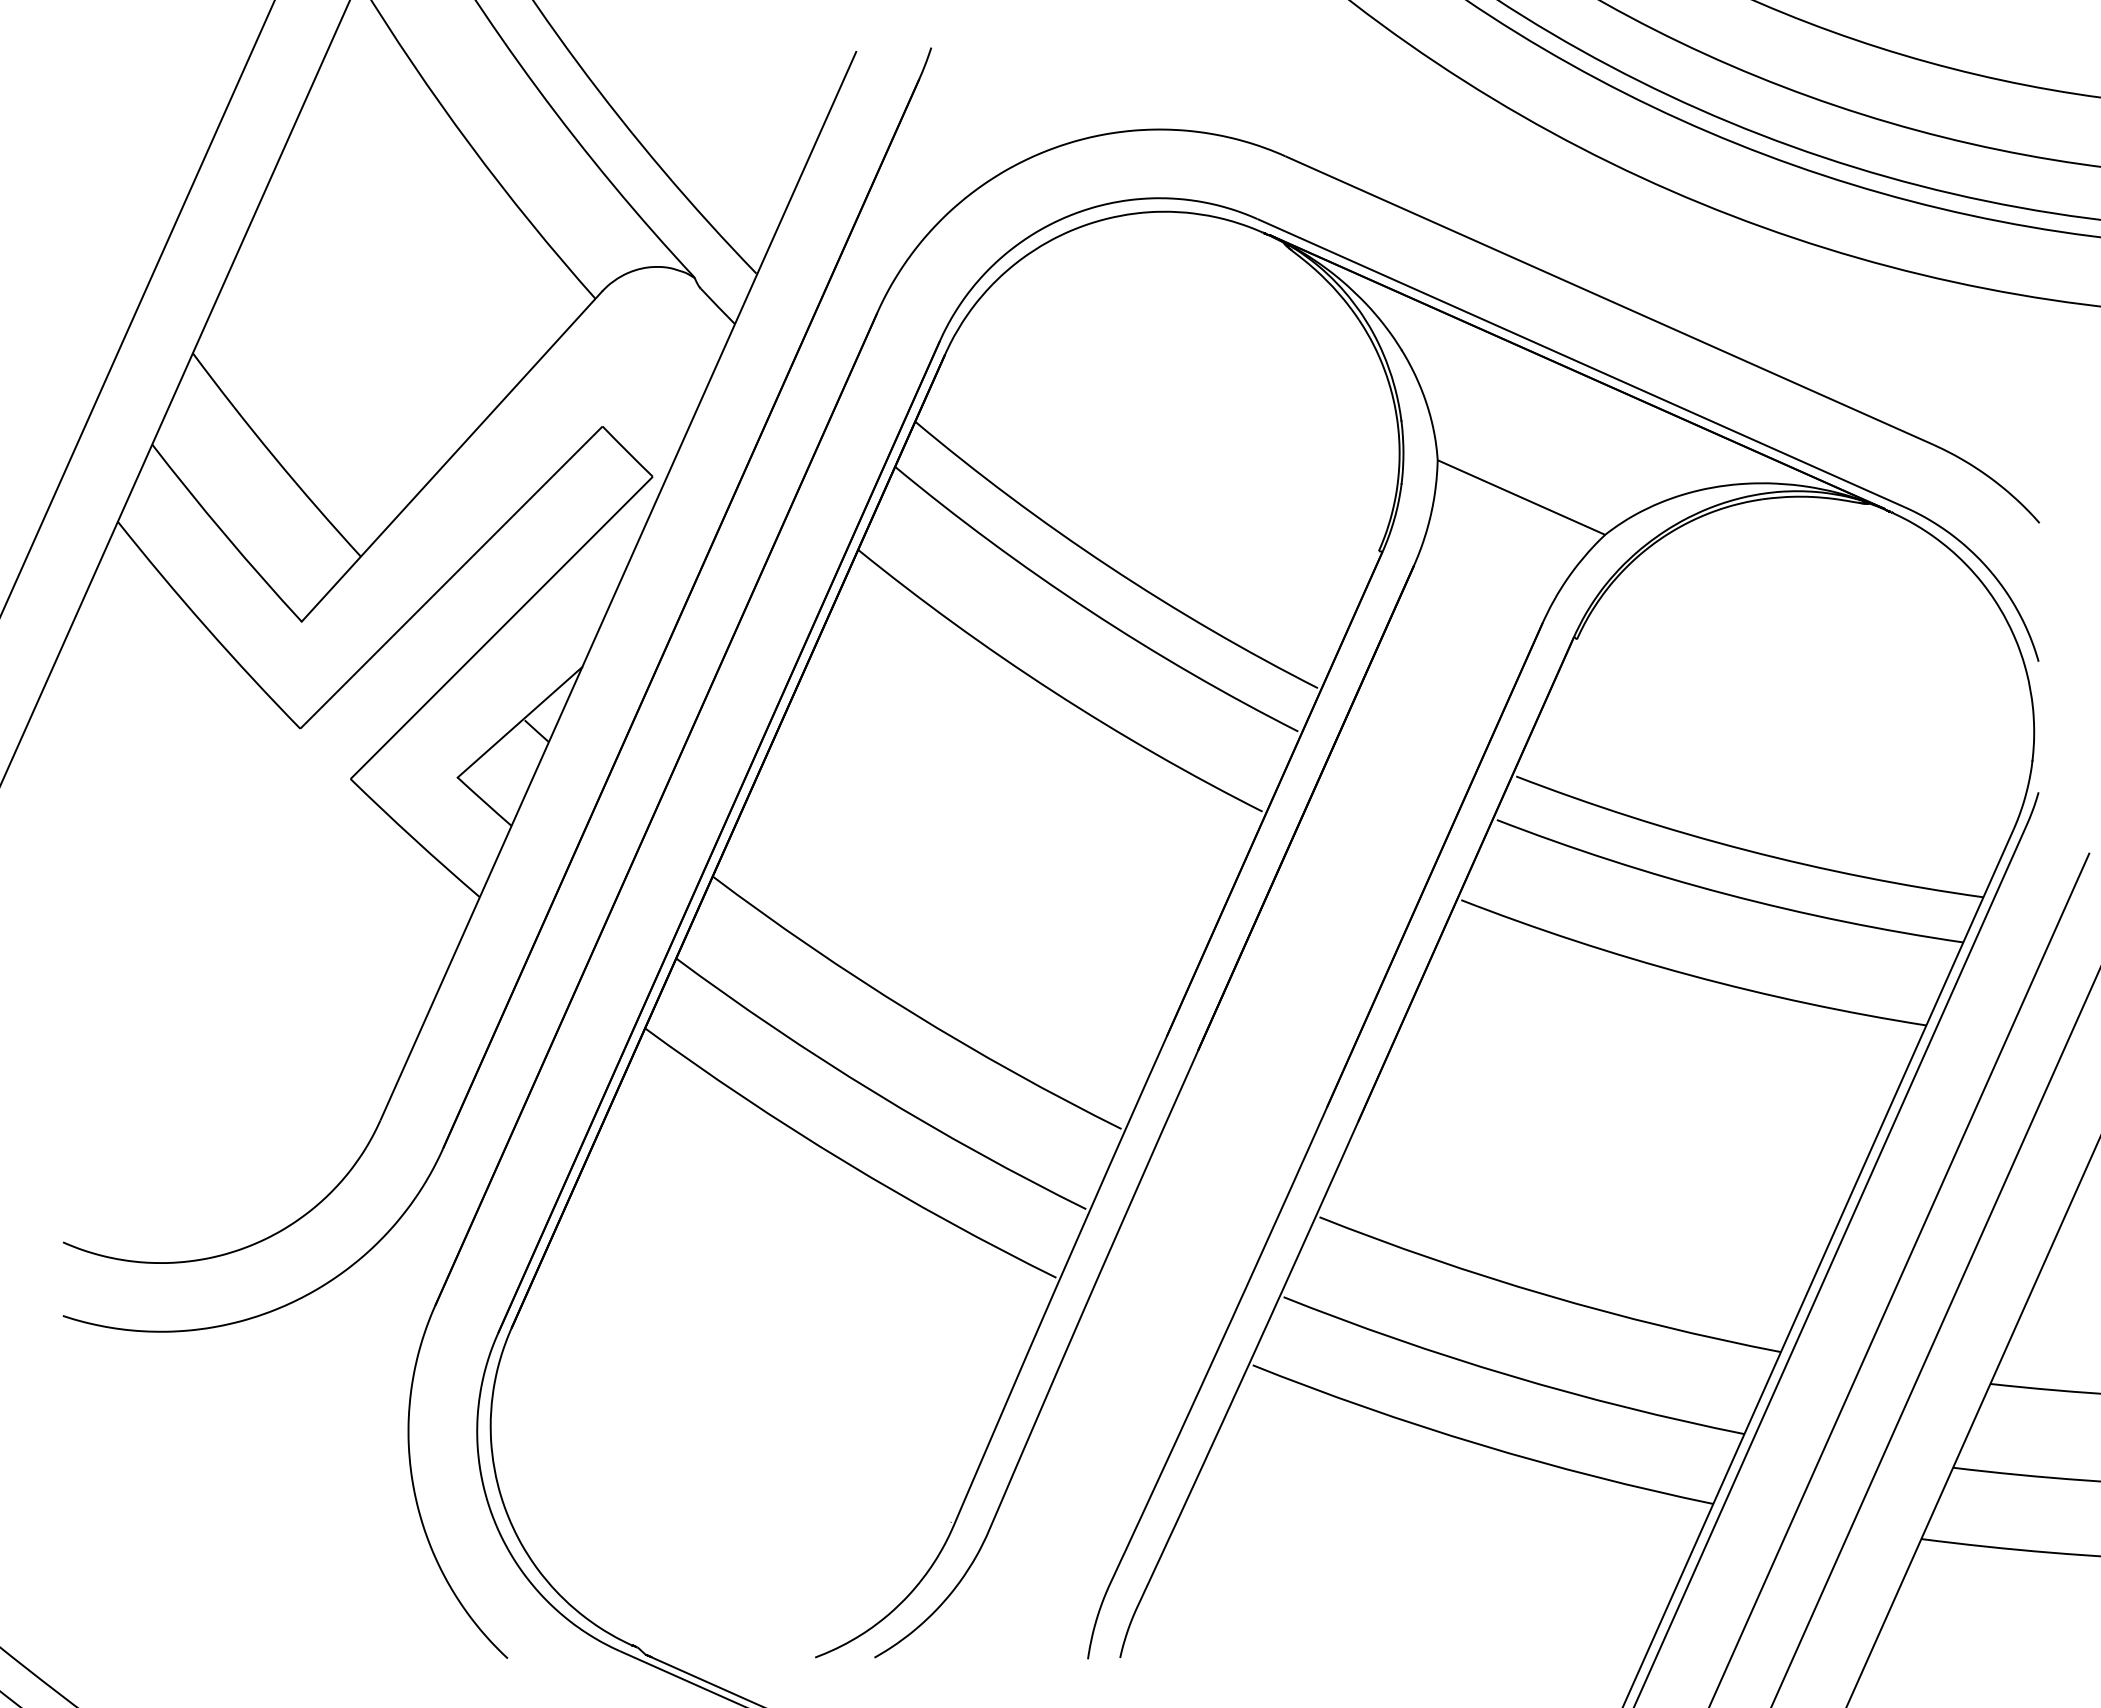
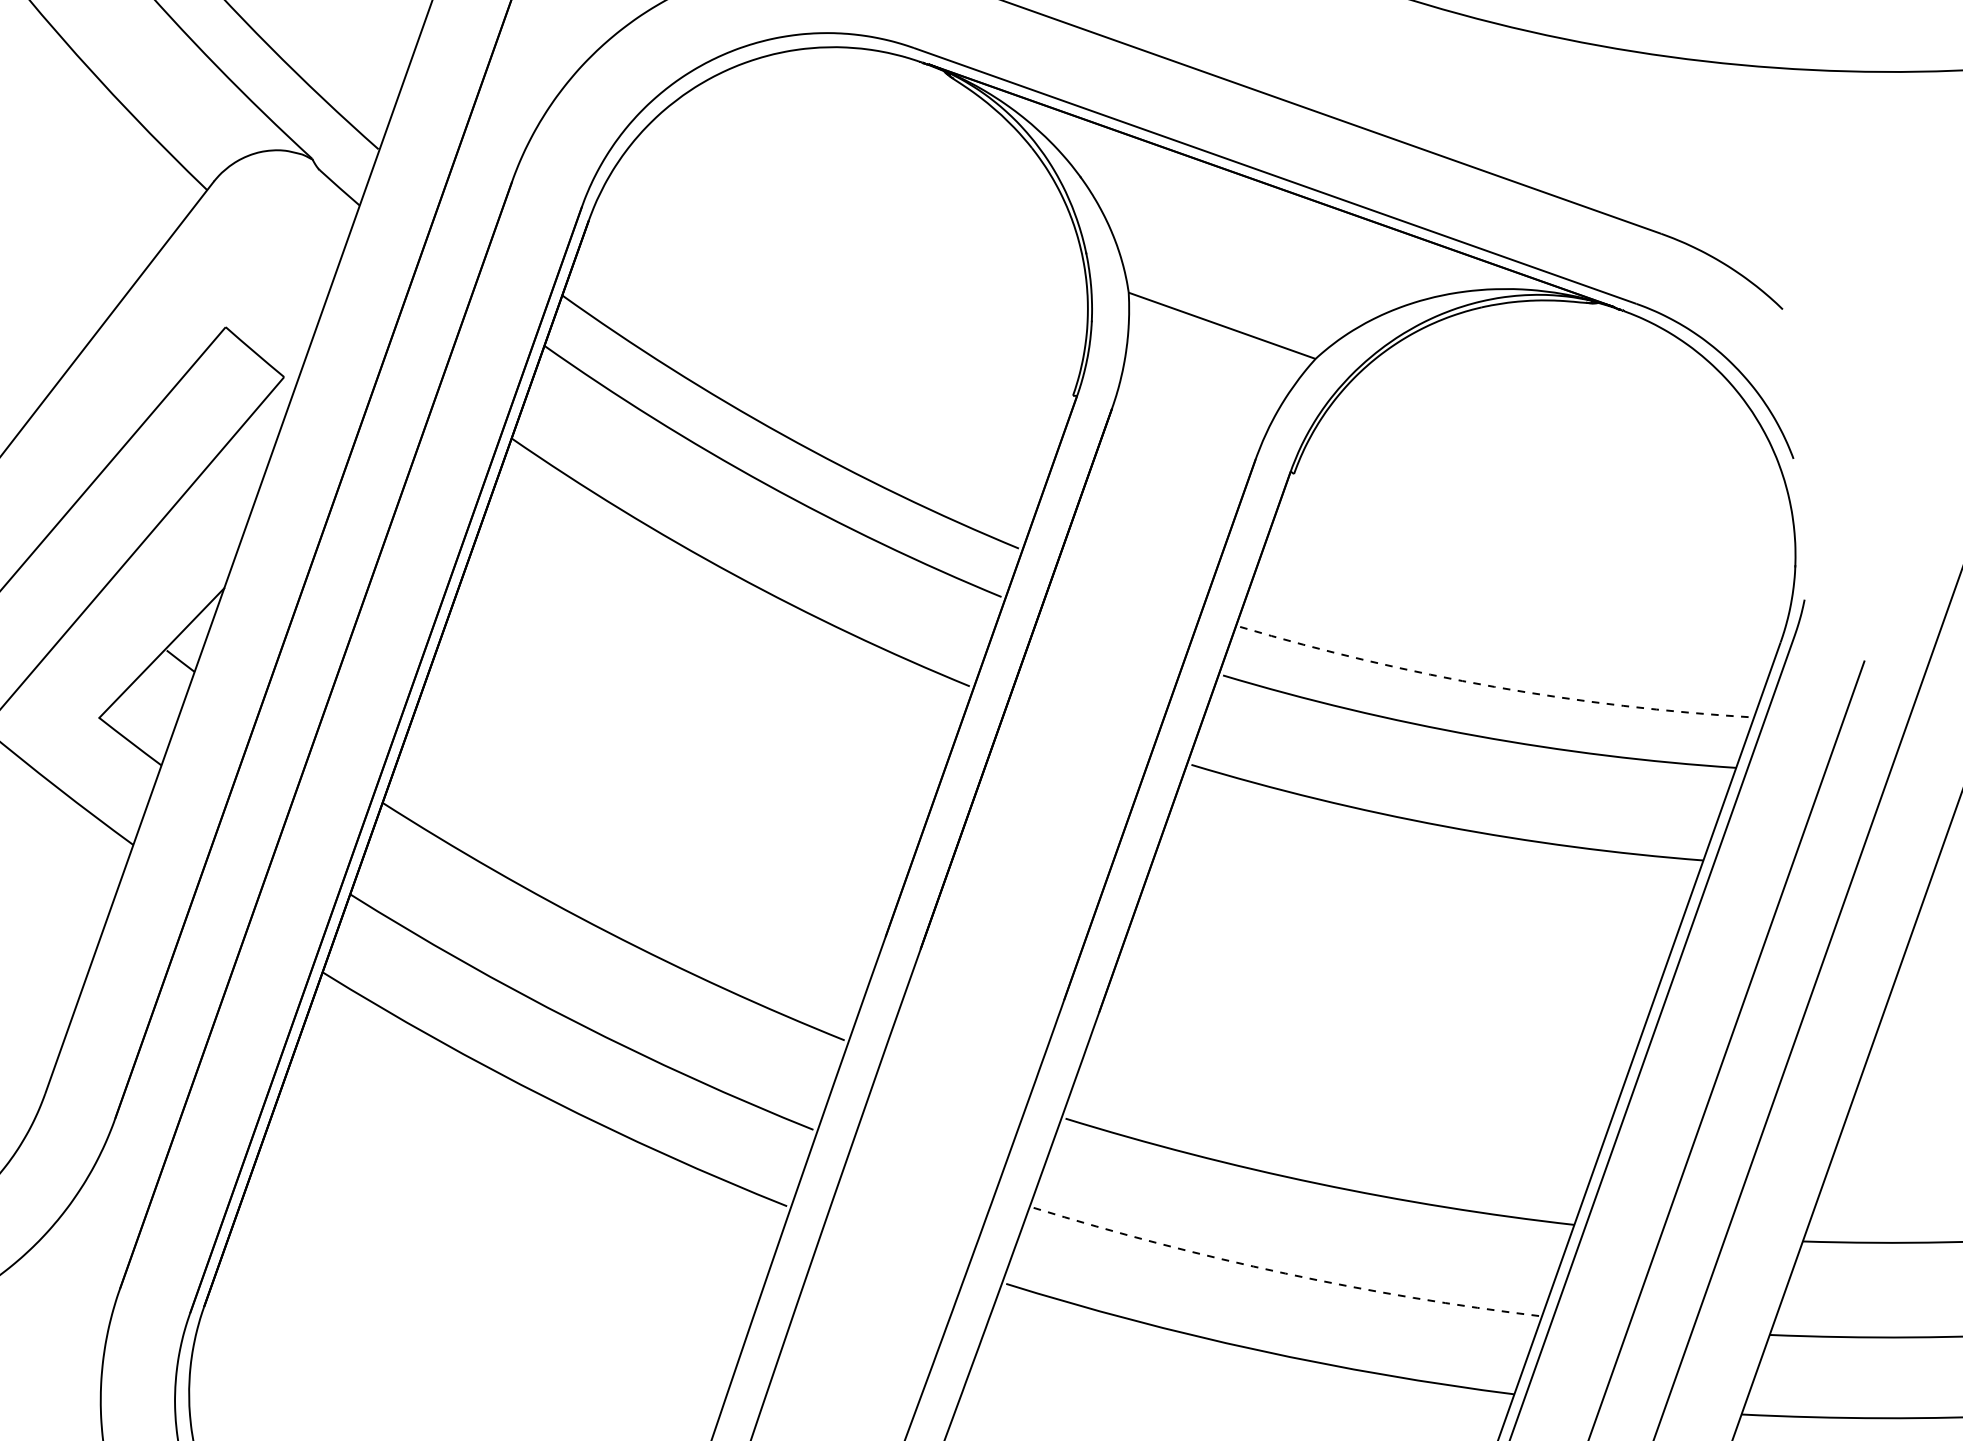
arc: (1746, 850) -> (1494, 687), solid -> dashed
arc: (1510, 1375) -> (1284, 1273), solid -> dashed

